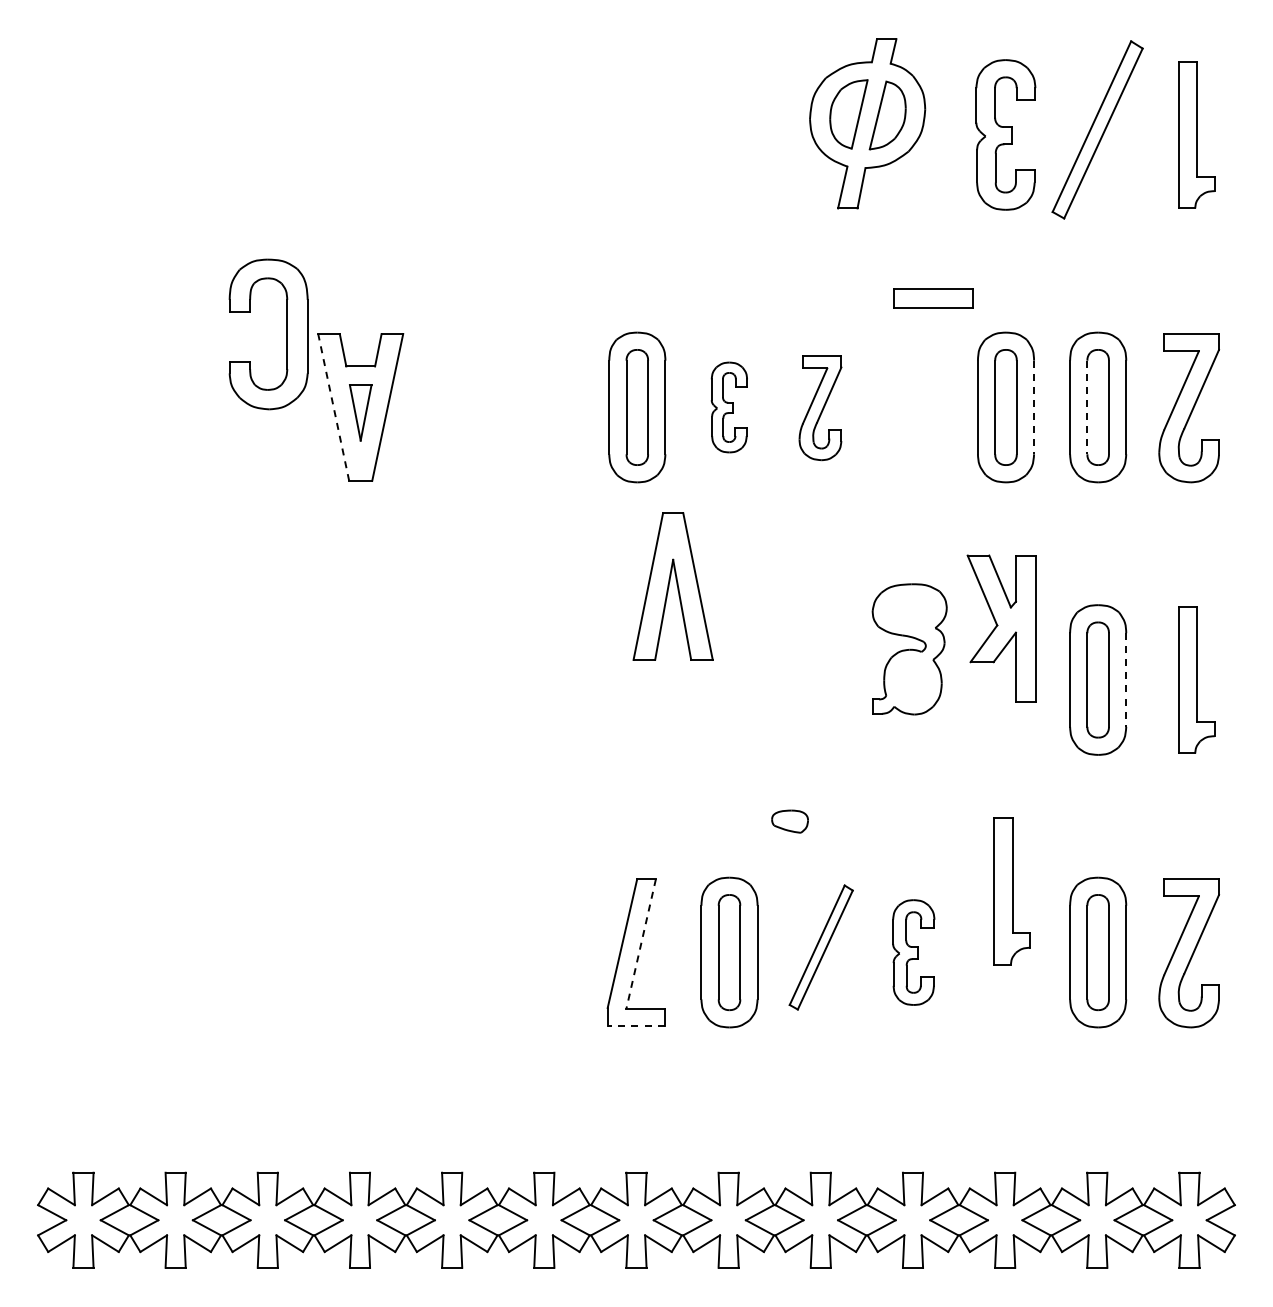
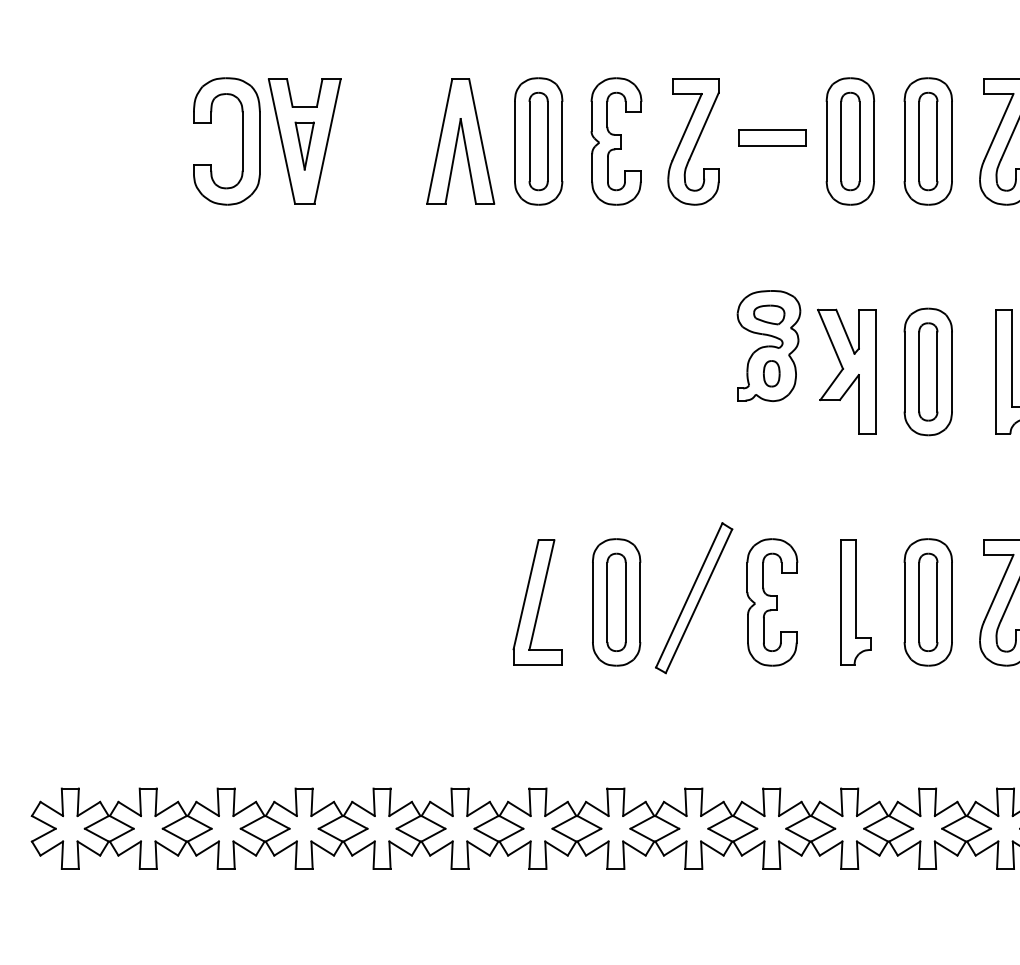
part: (933, 298) -> (772, 138), moved
part: (286, 334) -> (241, 141), moved
line: (333, 407) -> (281, 141), dashed -> solid
part: (729, 407) -> (616, 141), size x1.67
line: (1034, 407) -> (874, 141), dashed -> solid
line: (1087, 407) -> (919, 141), dashed -> solid
part: (820, 408) -> (693, 142), size x1.43
part: (672, 586) -> (460, 141), moved
part: (1001, 628) -> (846, 371), moved
line: (1126, 680) -> (952, 372), dashed -> solid
part: (912, 682) -> (771, 374), added
part: (789, 821) -> (768, 314), moved
part: (1011, 891) -> (855, 602), moved
line: (641, 944) -> (542, 595), dashed -> solid
part: (821, 947) -> (694, 598), size x1.43
part: (913, 952) -> (772, 602), size x1.43
line: (635, 1026) -> (537, 664), dashed -> solid

